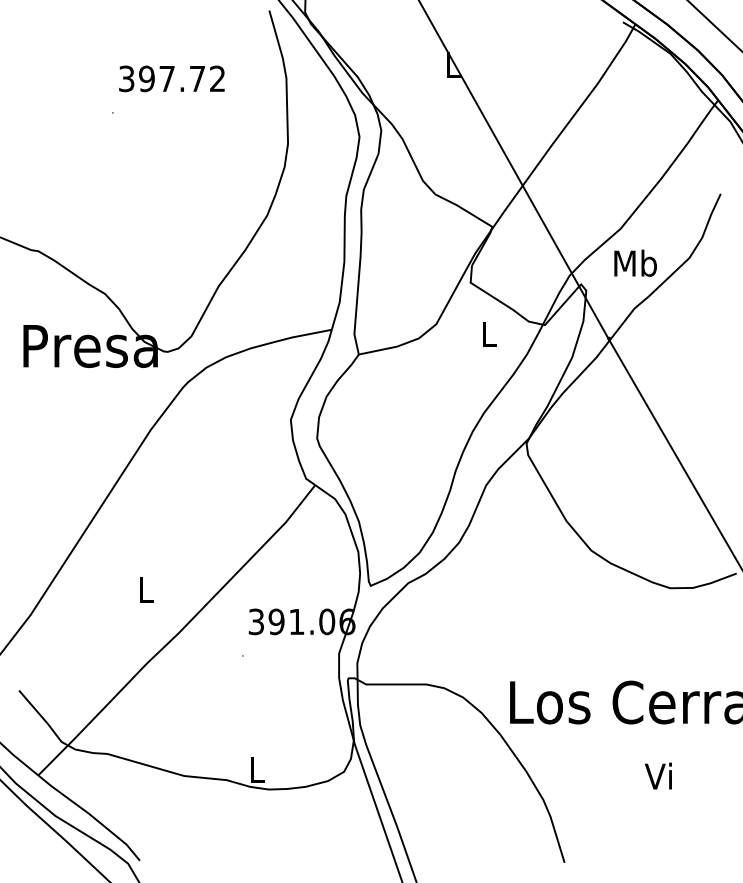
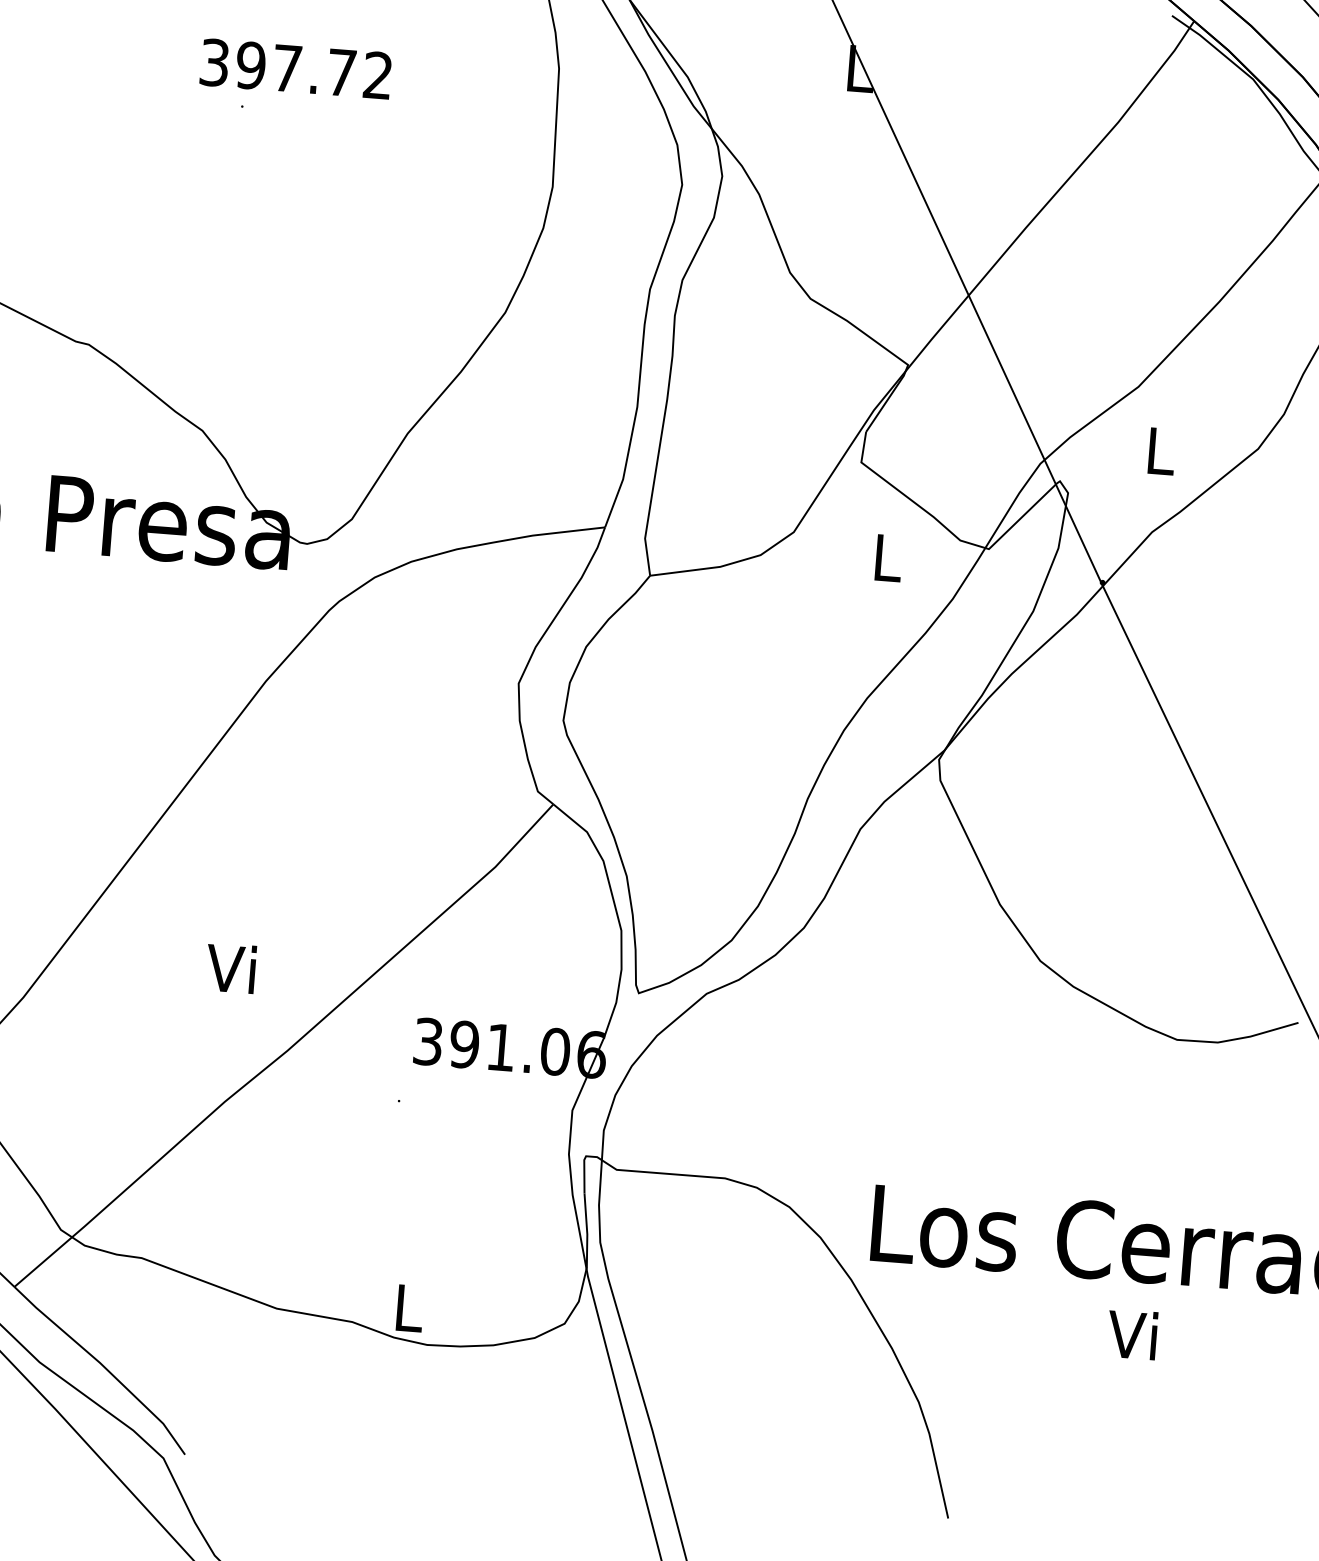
text: (171, 78) -> (295, 68), moved
text: (635, 262) -> (1160, 449), Mb -> L
text: (143, 589) -> (229, 967), L -> Vi
text: (658, 775) -> (1132, 1333), moved

